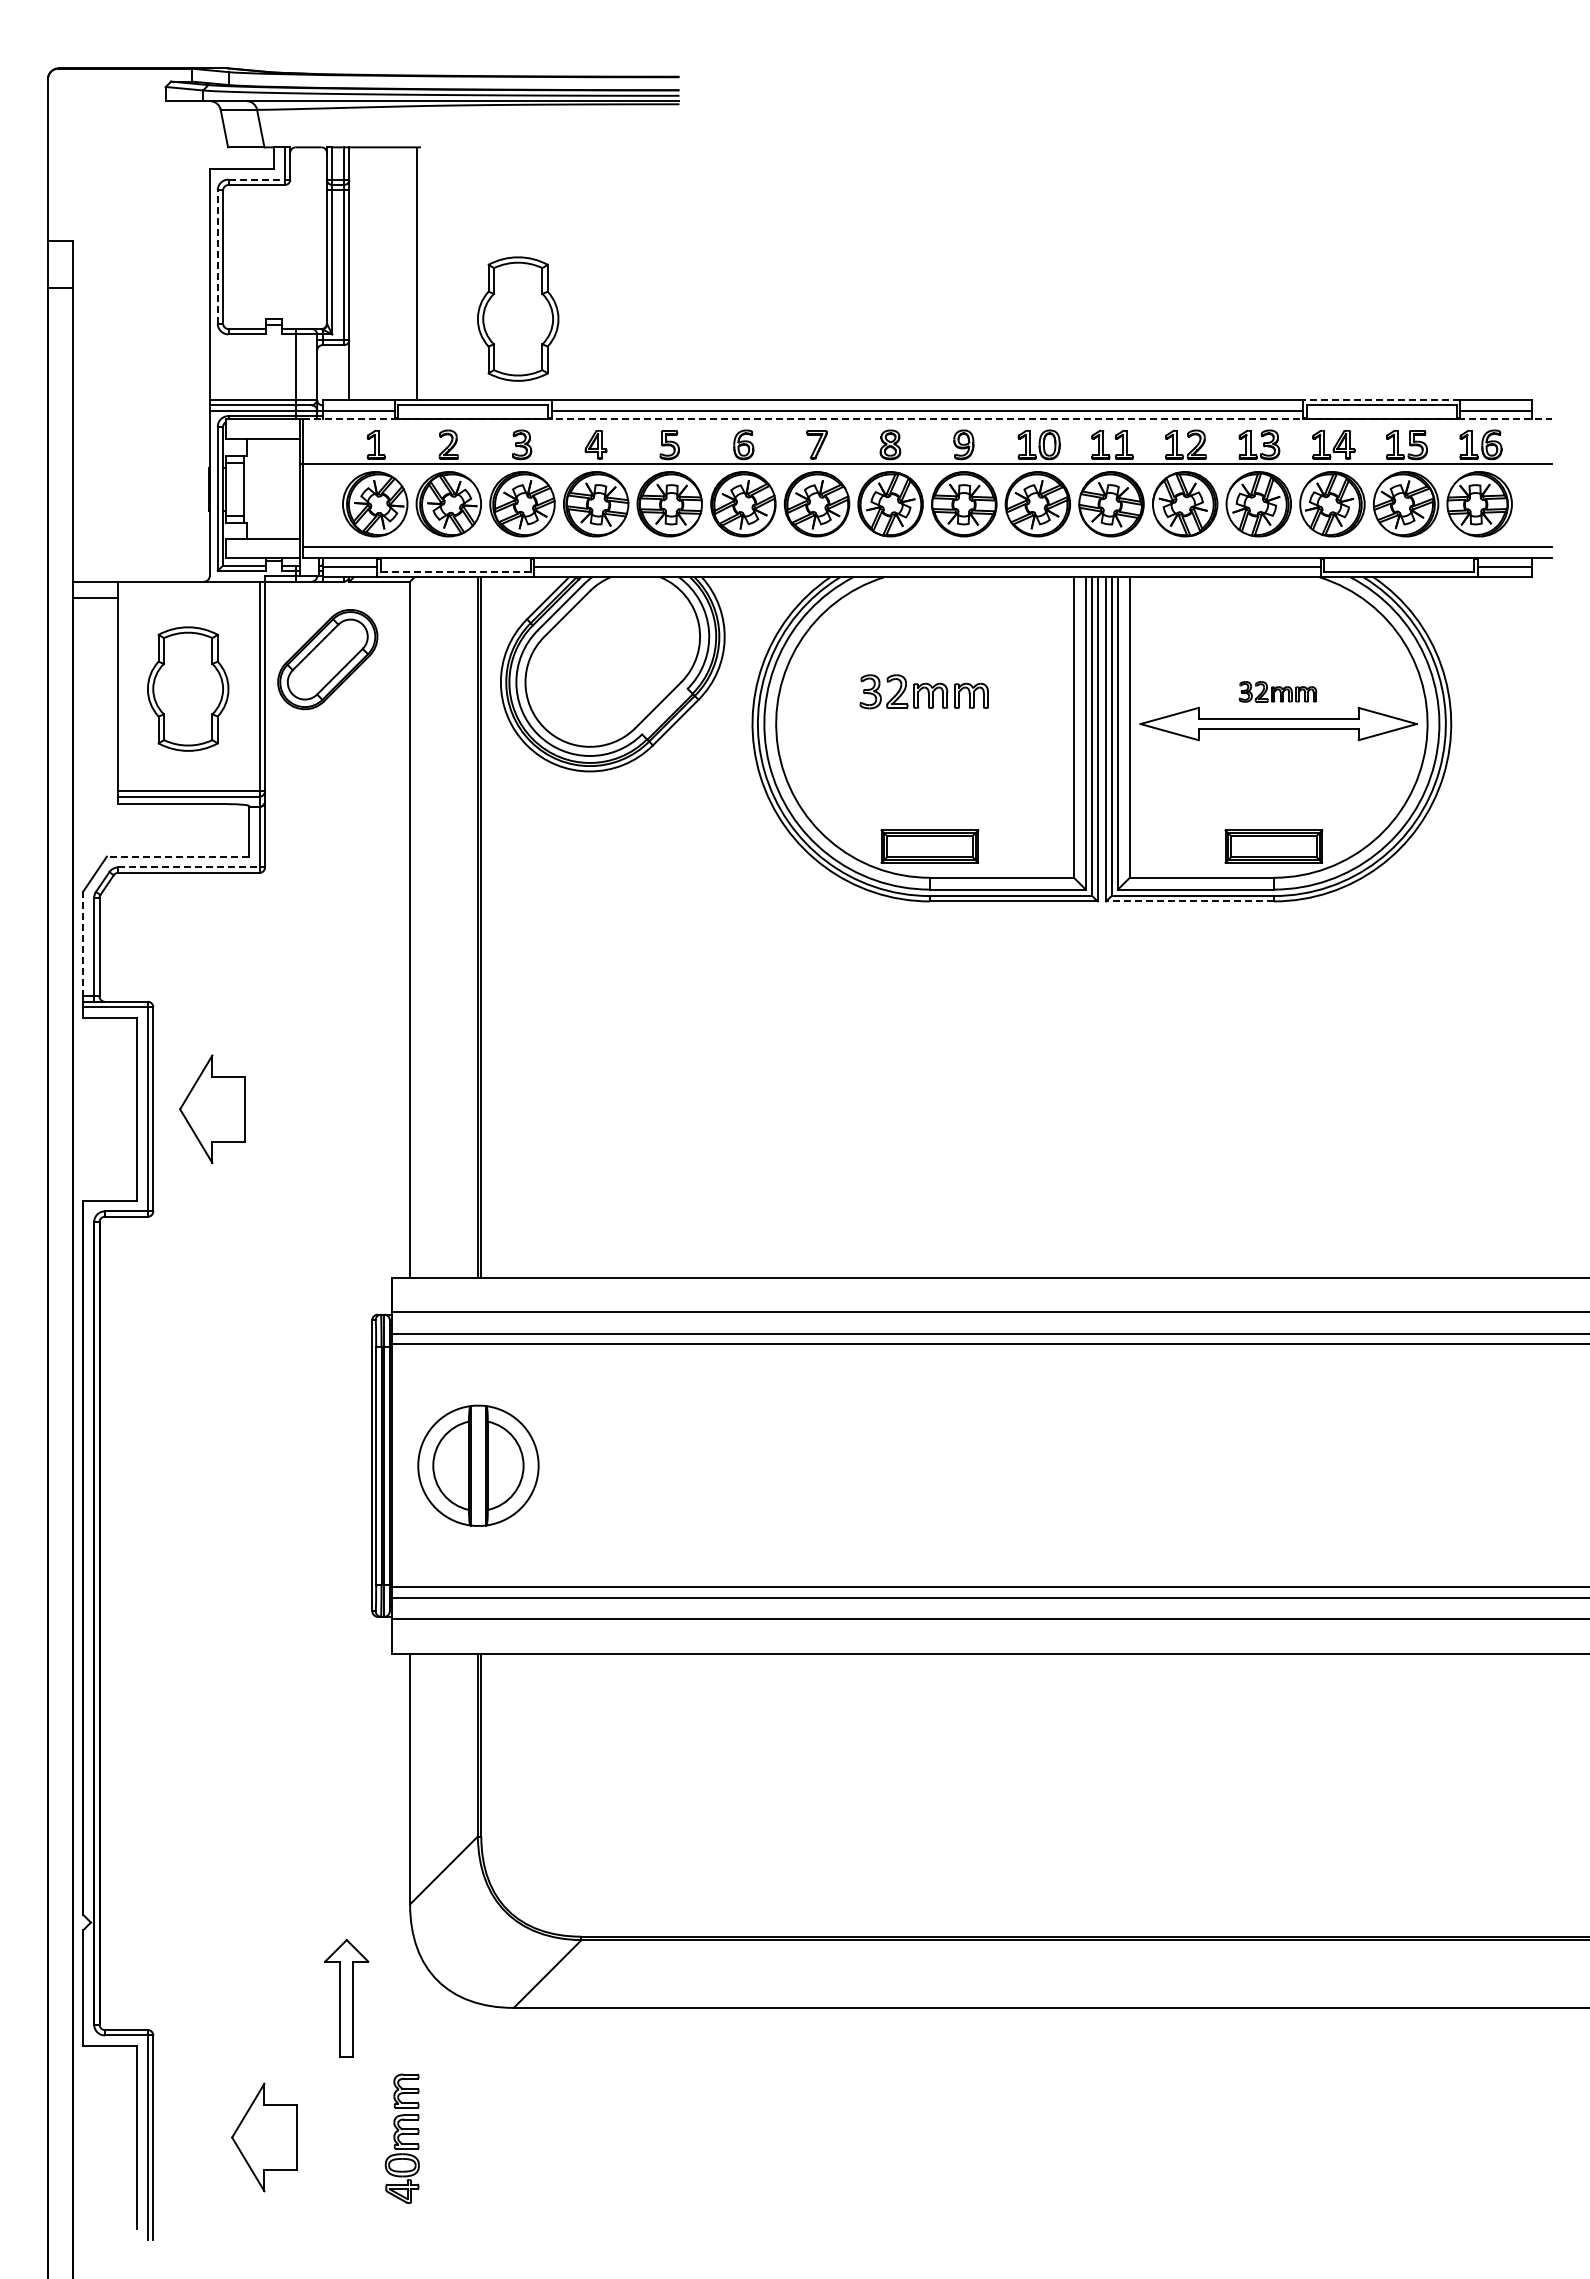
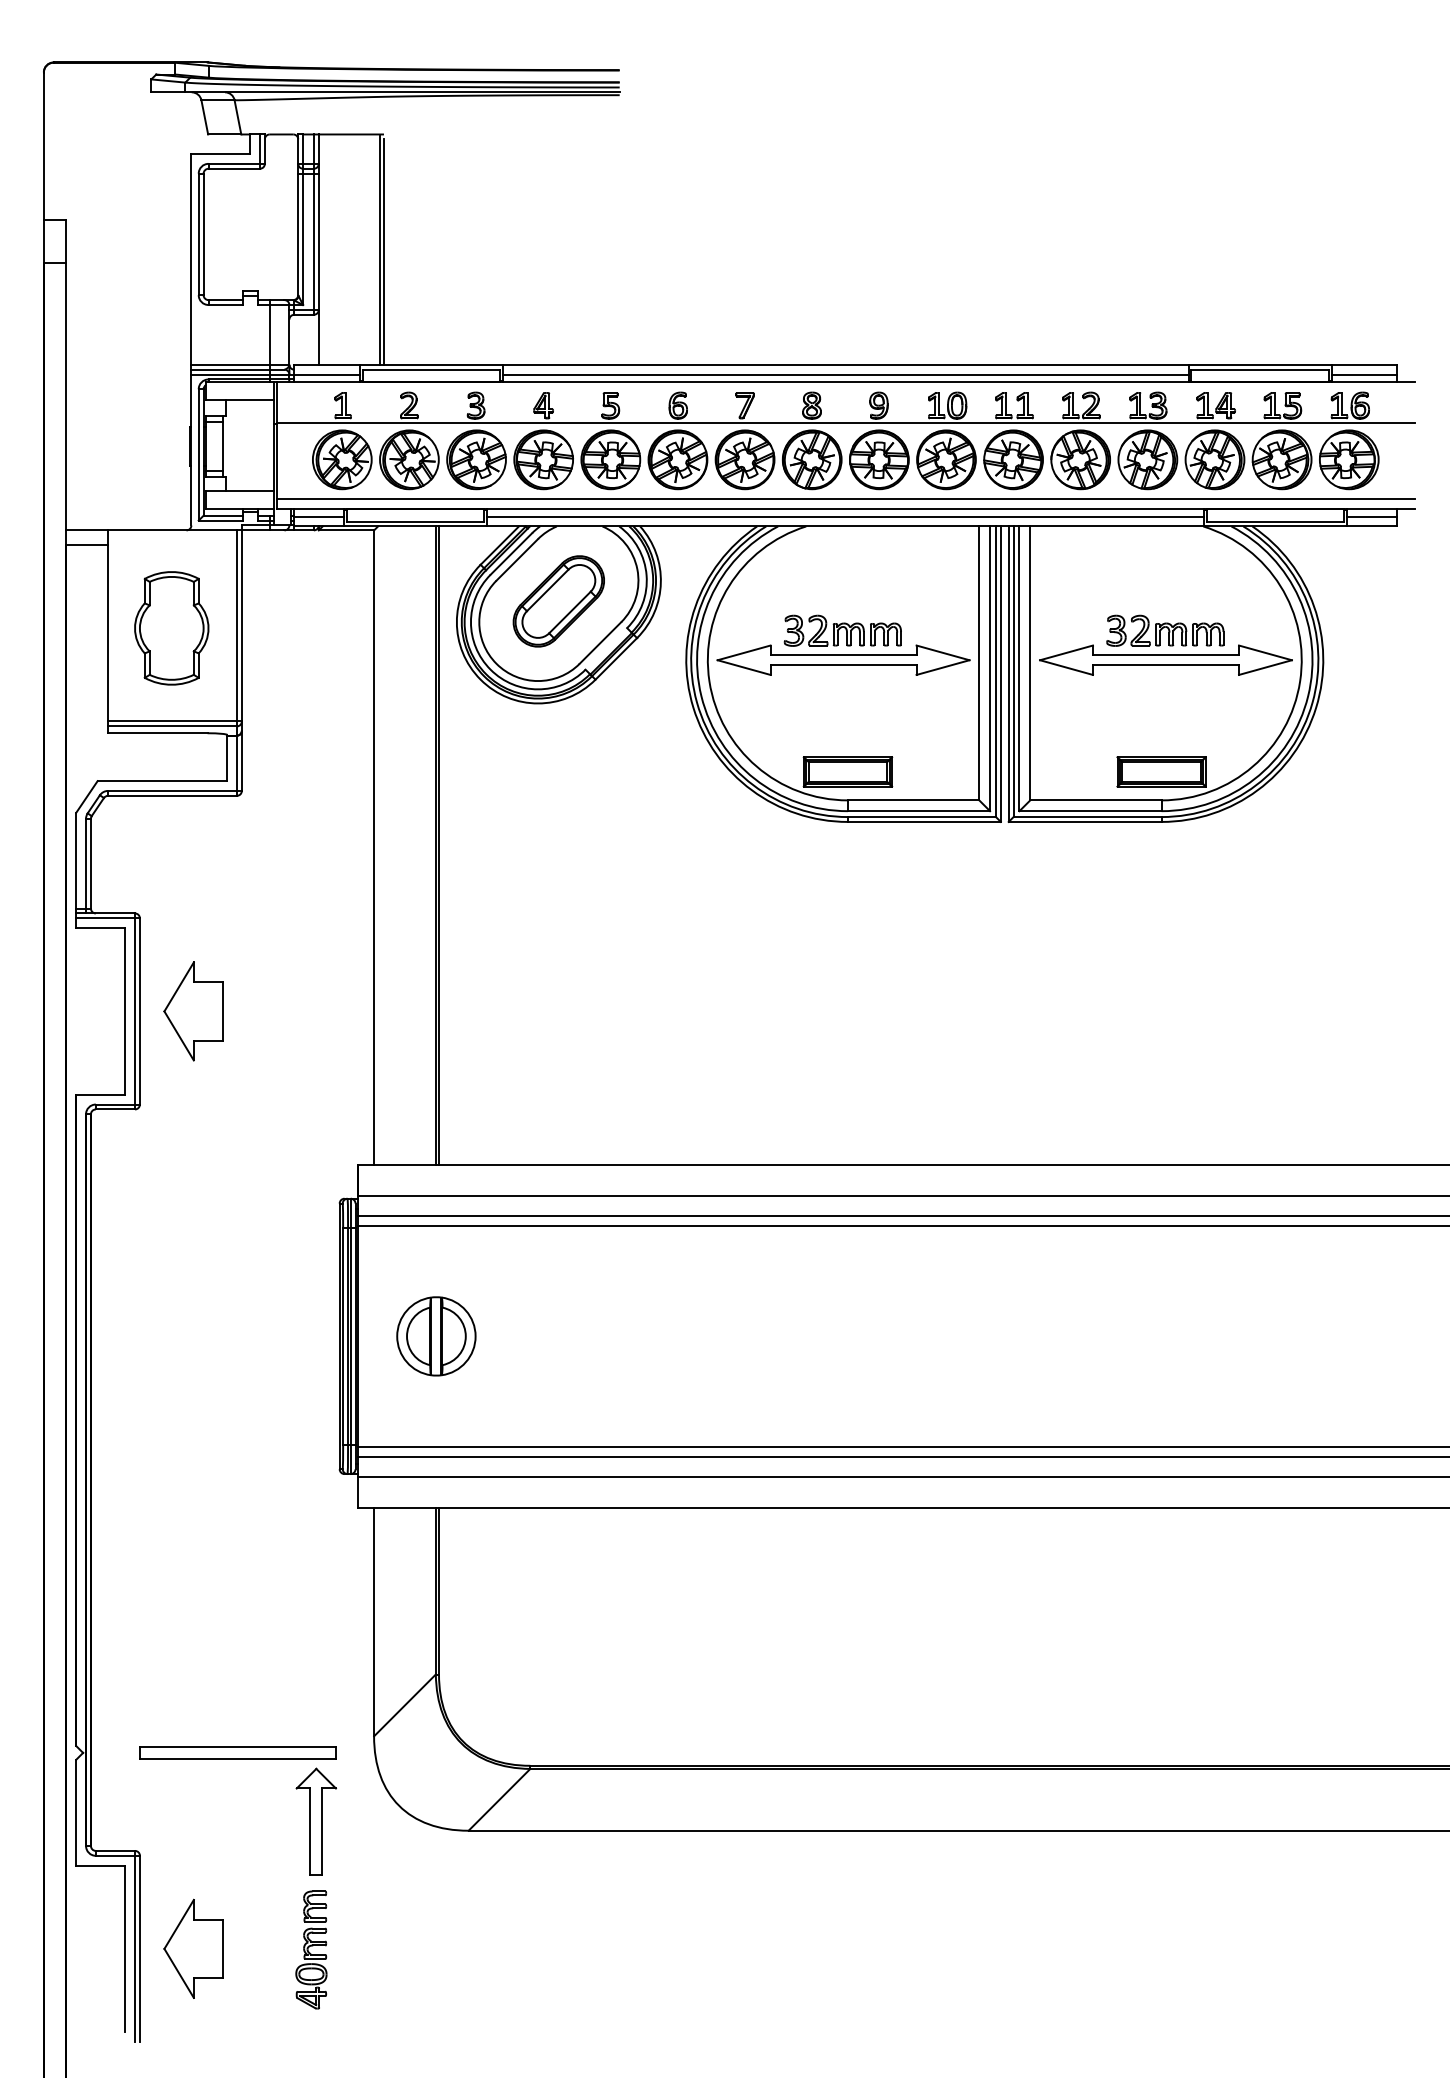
line: (257, 179) -> (234, 163), dashed -> solid
line: (217, 257) -> (198, 234), dashed -> solid
line: (420, 275) -> (383, 251), added
part: (518, 318) -> (472, 290), removed
line: (1381, 399) -> (1259, 364), dashed -> solid
line: (927, 419) -> (845, 382), dashed -> solid
line: (456, 571) -> (416, 521), dashed -> solid
part: (327, 659) -> (558, 601), moved
part: (1277, 691) -> (1164, 630), size x1.67
part: (924, 724) -> (843, 660), added
line: (177, 856) -> (162, 780), dashed -> solid
line: (188, 867) -> (172, 791), dashed -> solid
line: (1190, 901) -> (1085, 822), dashed -> solid
line: (83, 944) -> (76, 861), dashed -> solid
part: (478, 1465) -> (436, 1336), size x0.71
part: (260, 1922) -> (237, 1752), added
part: (264, 2137) -> (193, 1948), moved
part: (401, 2138) -> (310, 1949), moved

